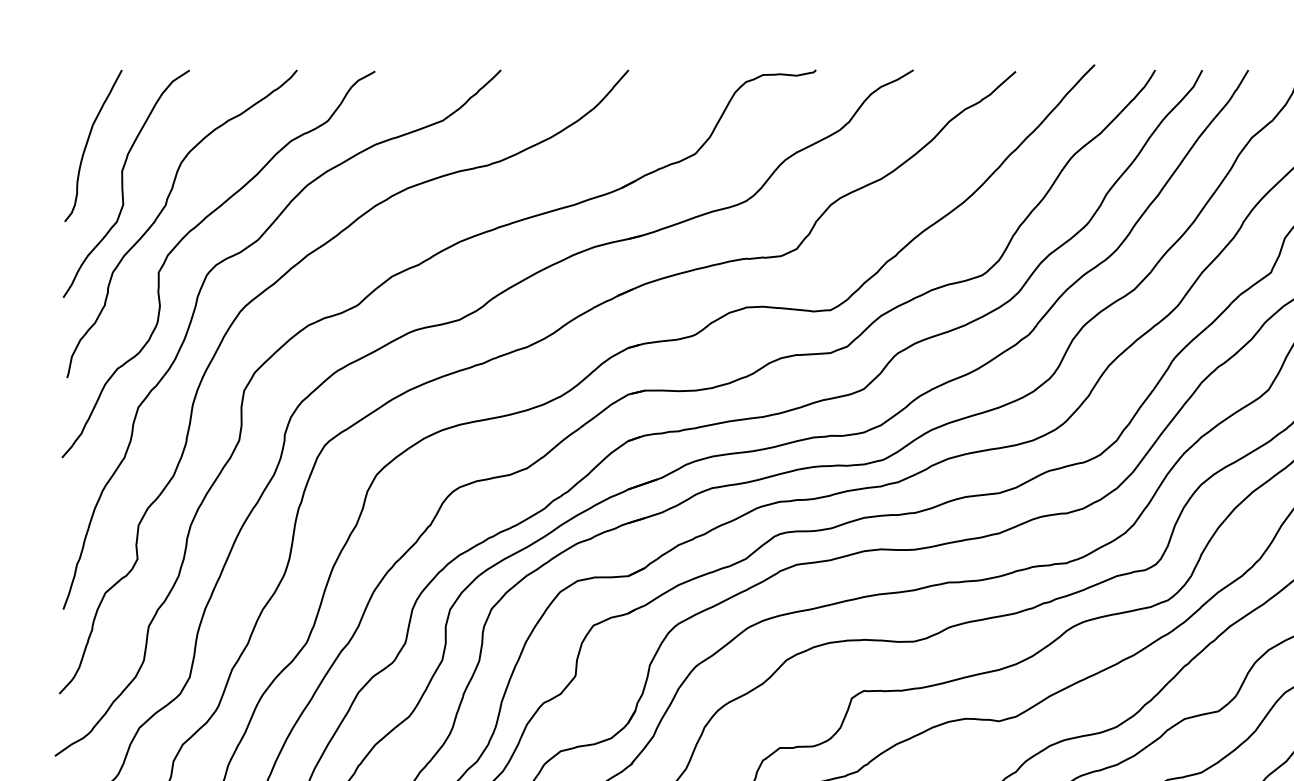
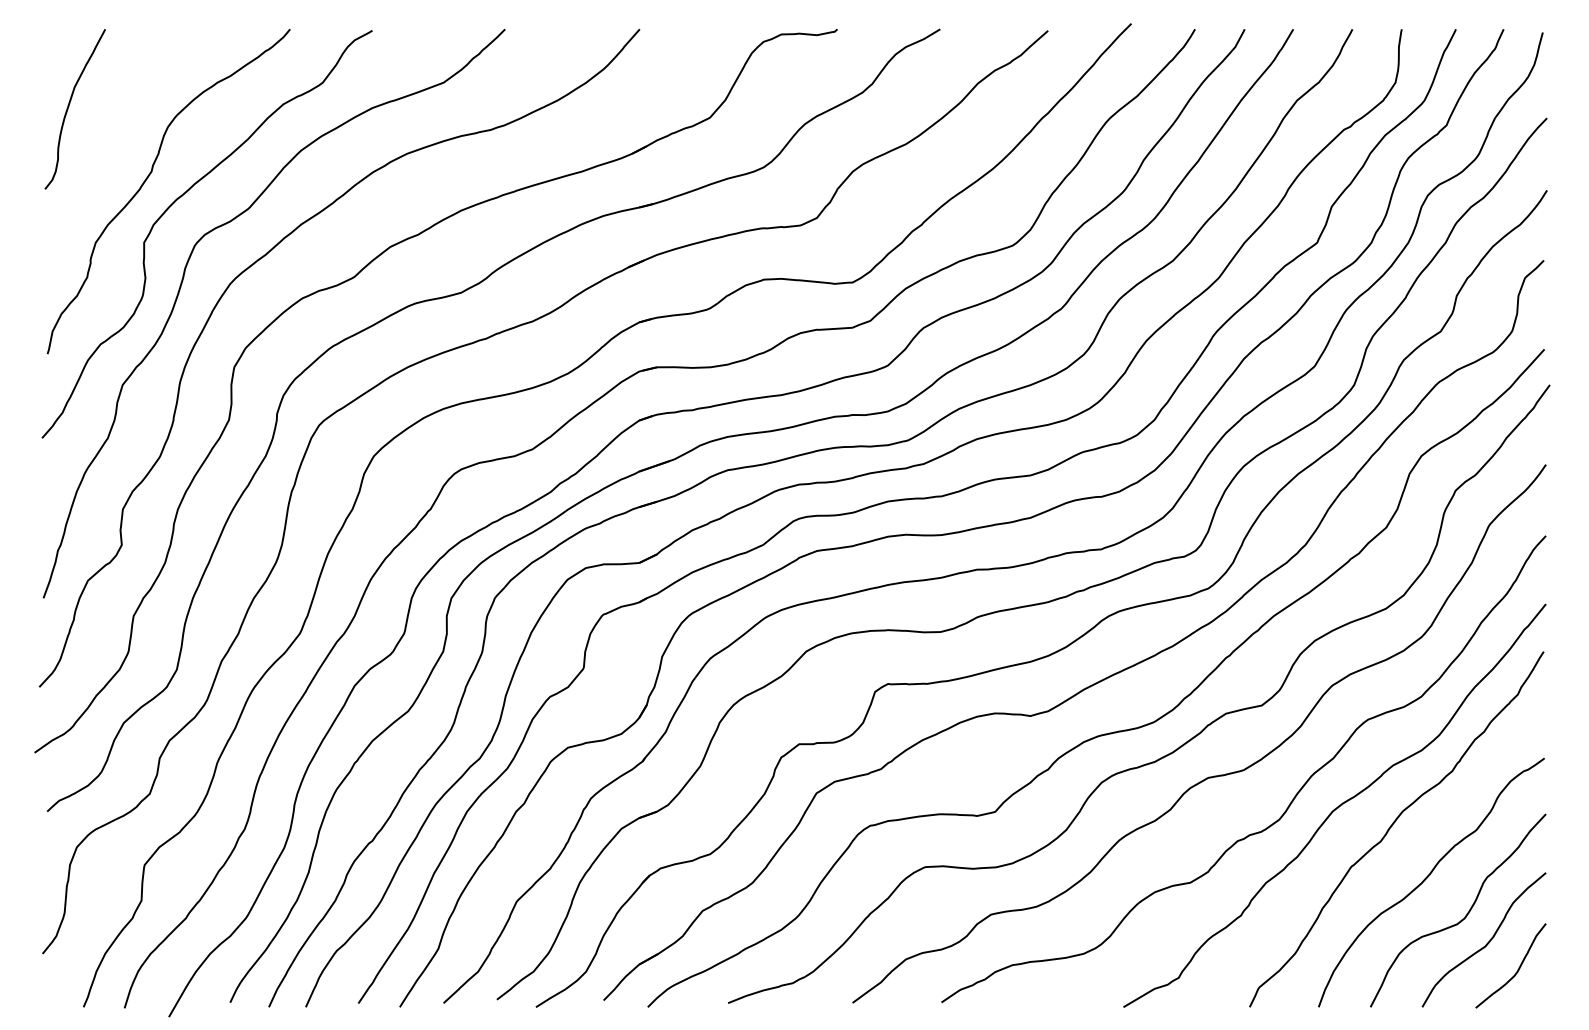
curve: (123, 184) -> (106, 149), removed

